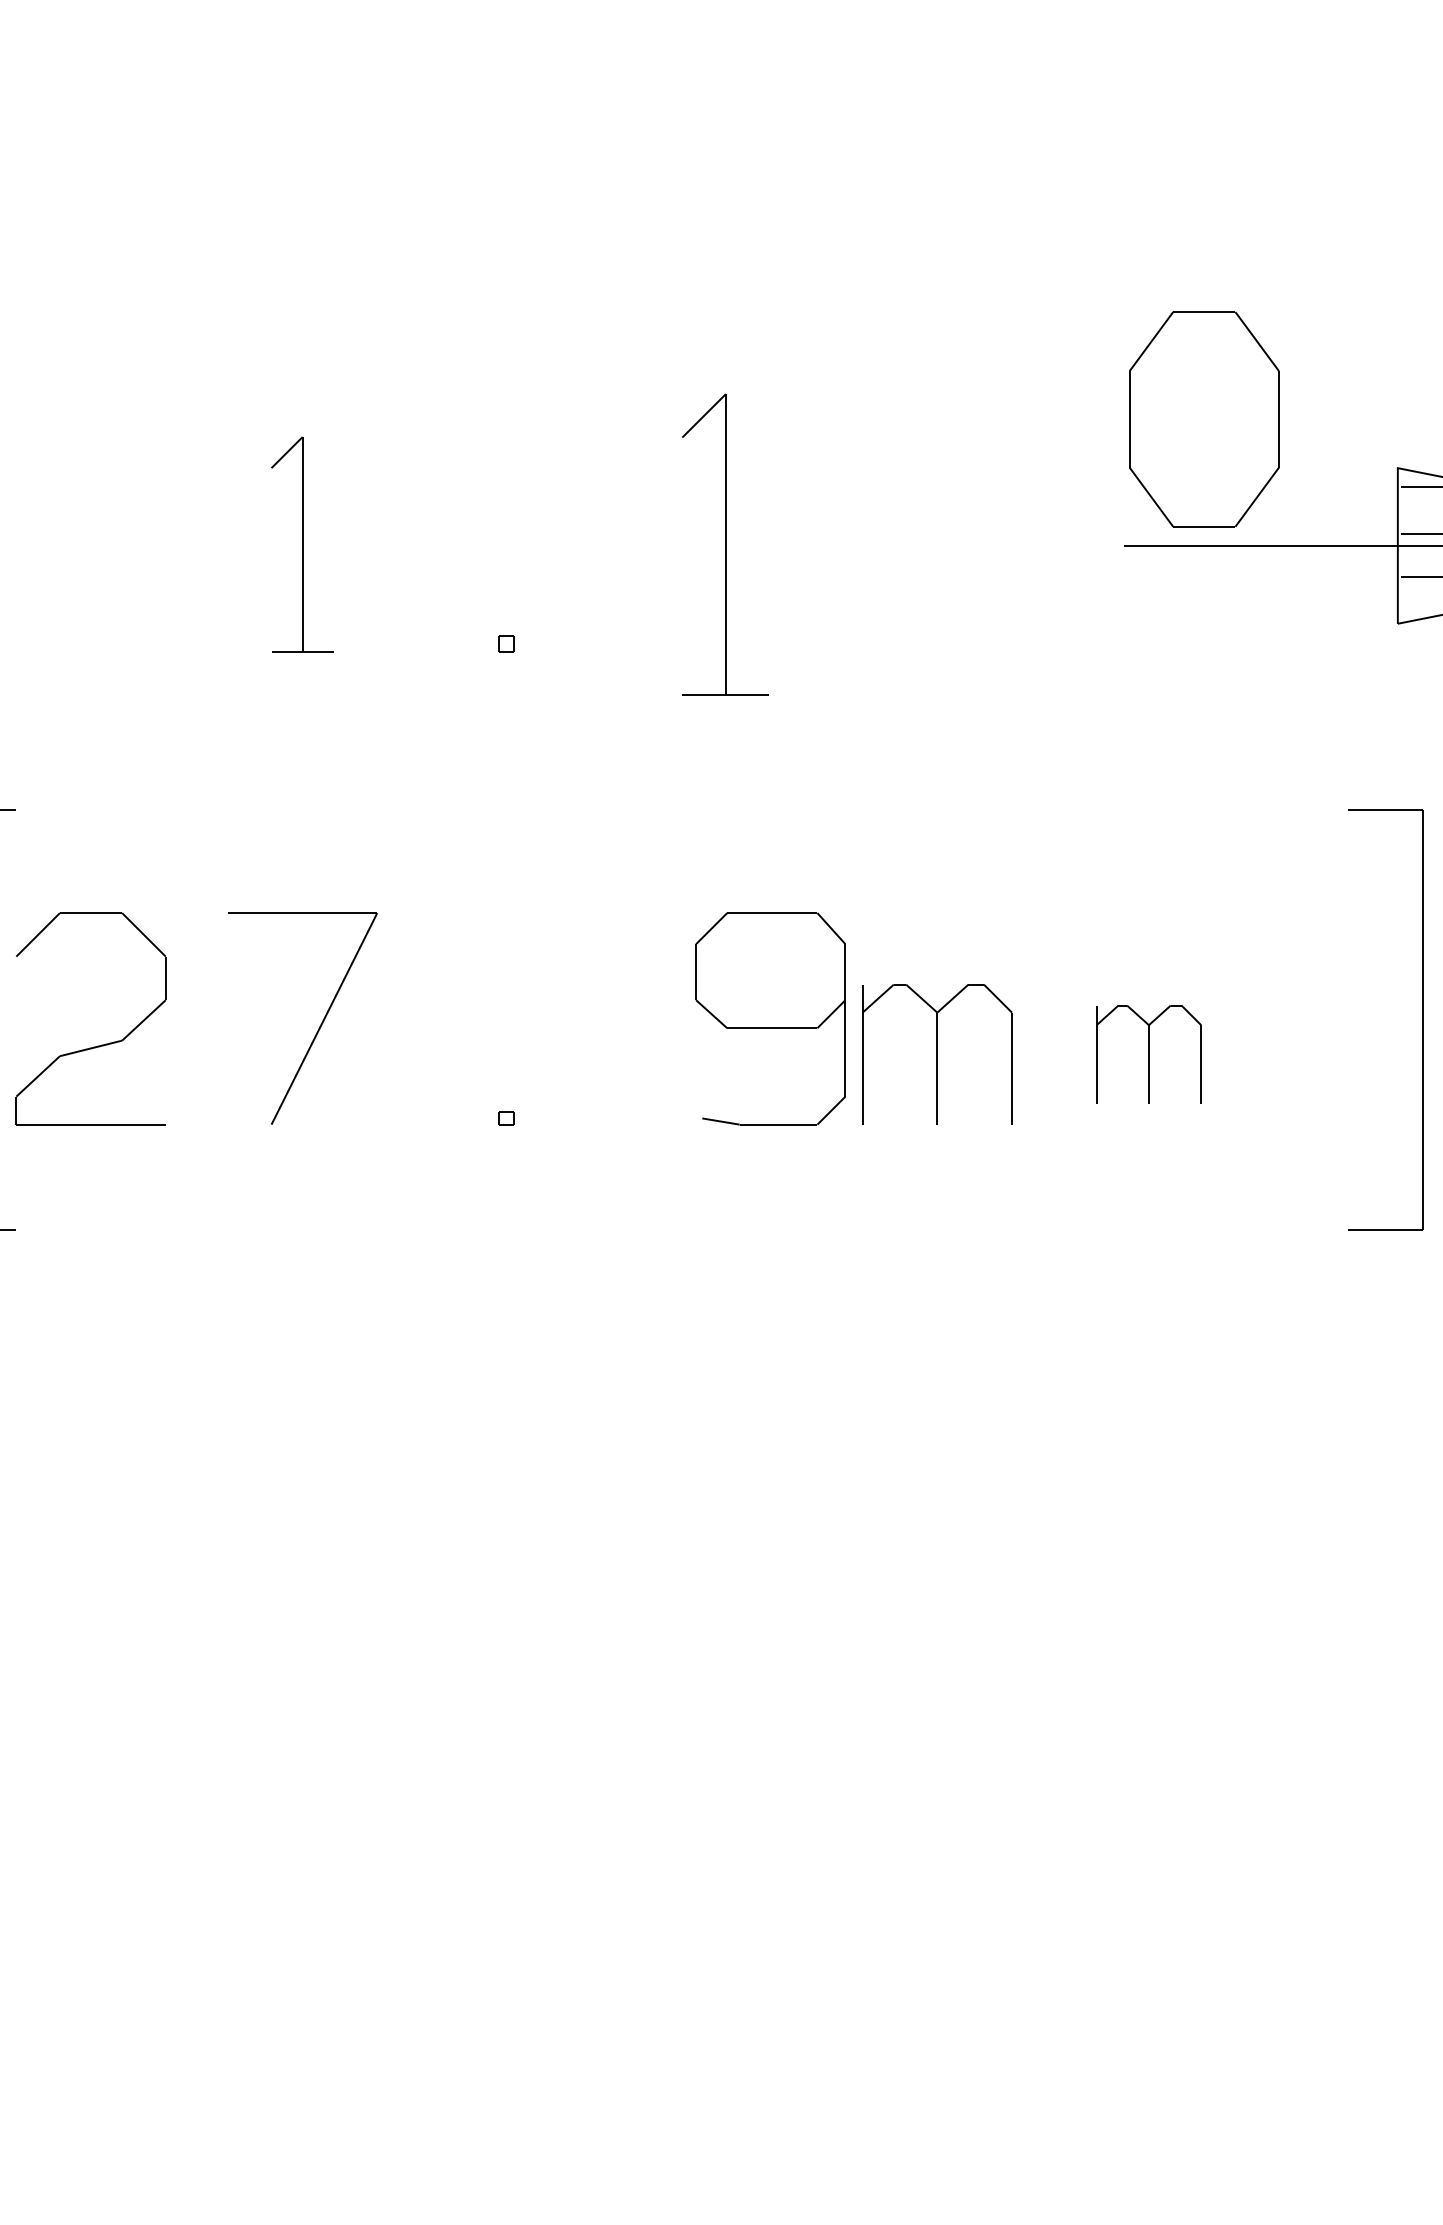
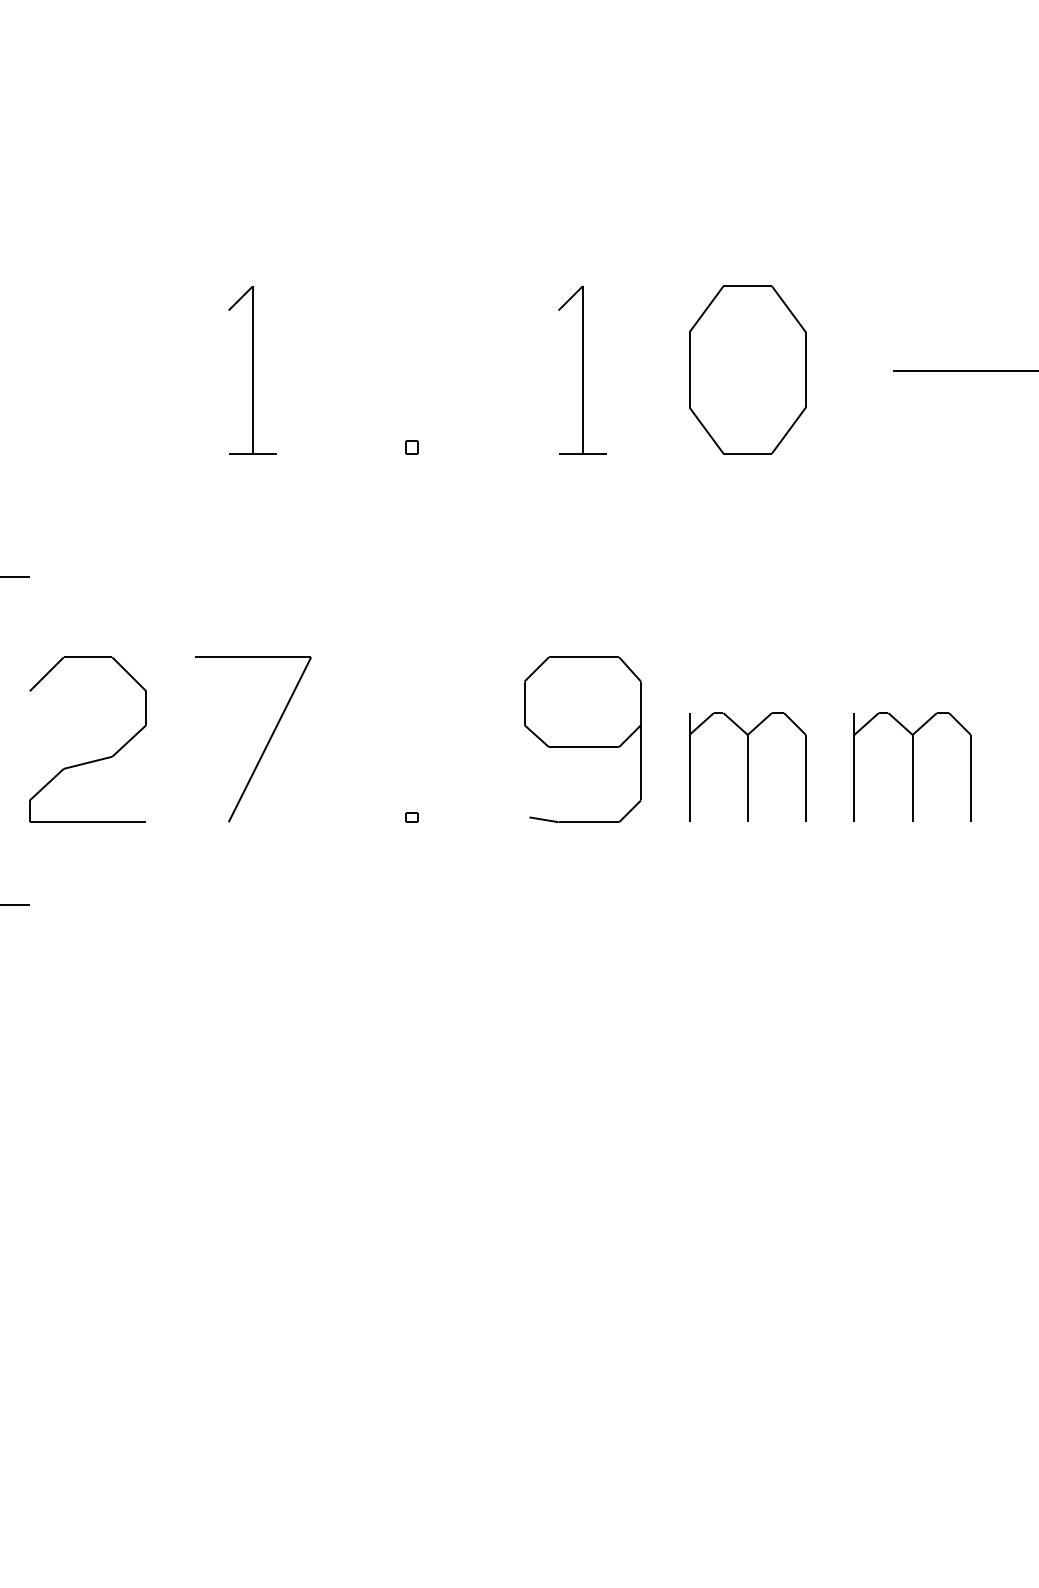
part: (1204, 419) -> (747, 370), moved
part: (725, 544) -> (582, 370), size x0.71
part: (770, 1018) -> (582, 739), moved
part: (1148, 1054) -> (912, 767), size x1.43

